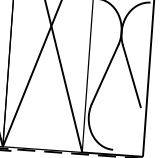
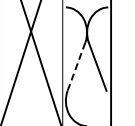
line: (105, 73) -> (76, 66), solid -> dashed

